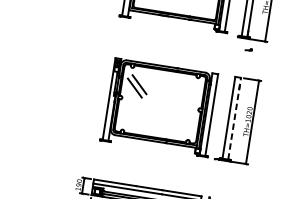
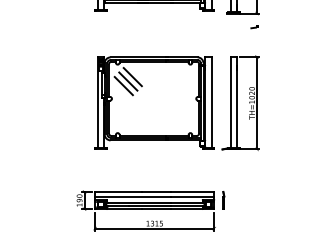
part: (248, 49) -> (254, 27), moved
line: (143, 81) -> (132, 77), added
line: (235, 118) -> (237, 101), dashed -> solid

